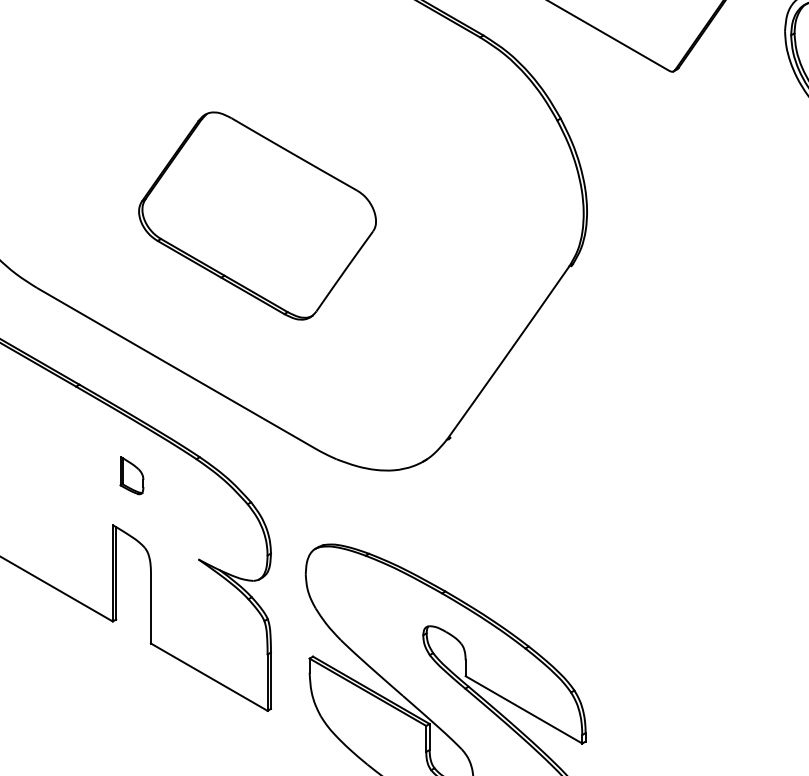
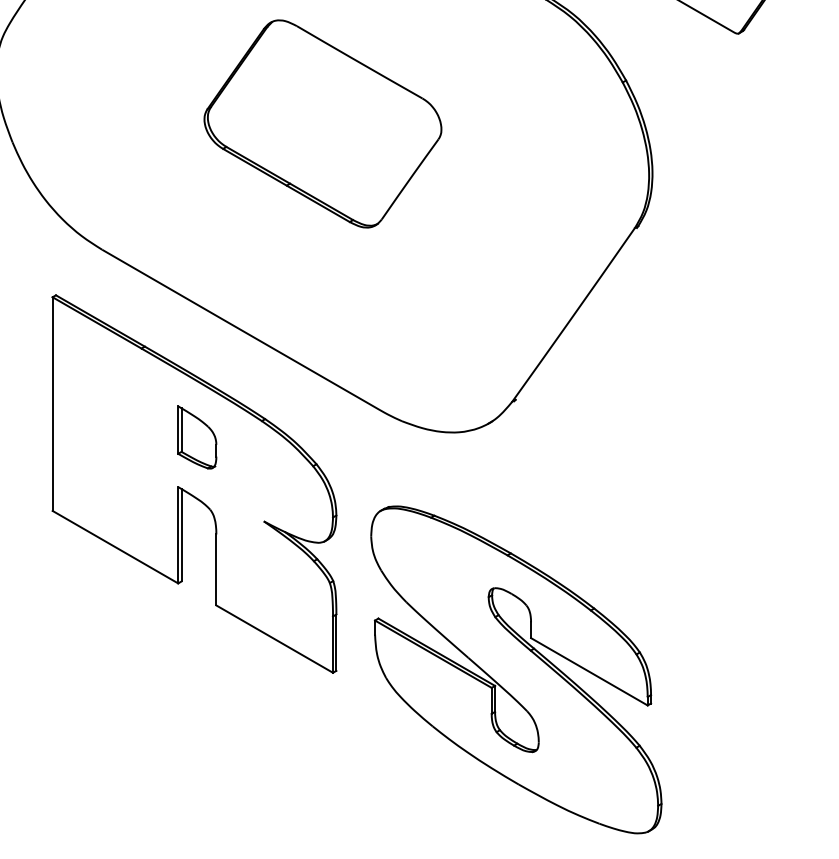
part: (257, 215) -> (322, 123), moved
part: (132, 475) -> (197, 437), size x1.67

